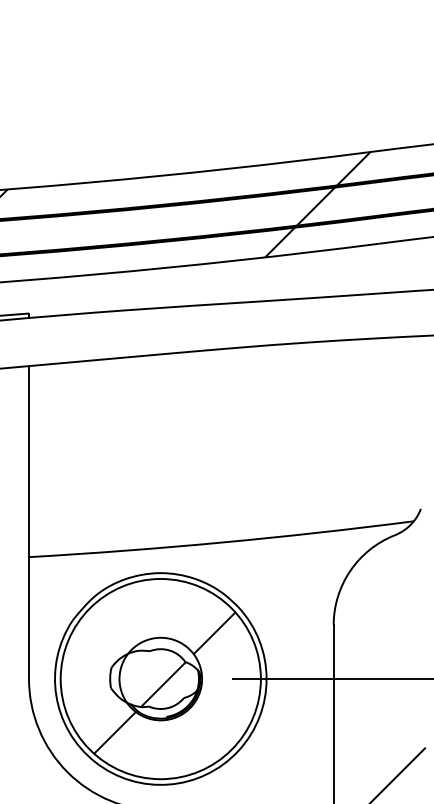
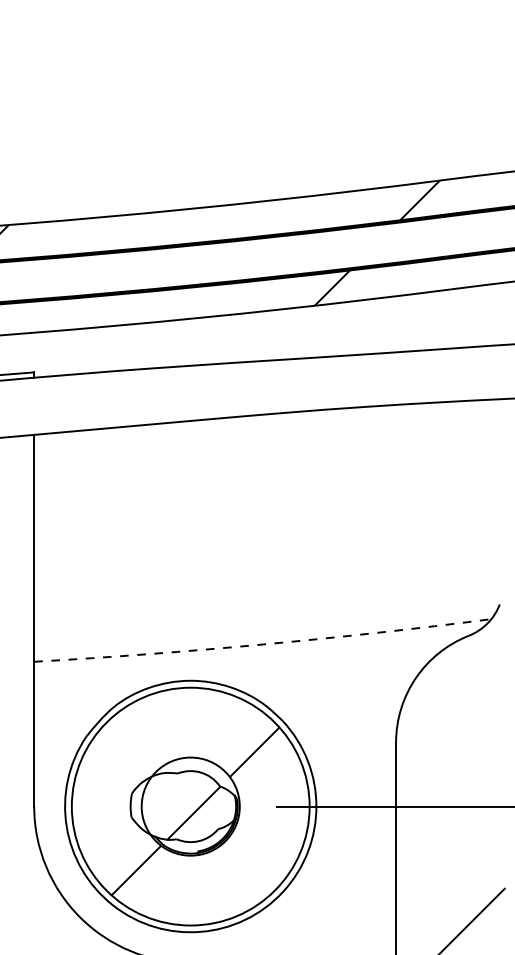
hatch: (315, 206) -> (374, 245), removed
arc: (221, 542) -> (262, 644), solid -> dashed

